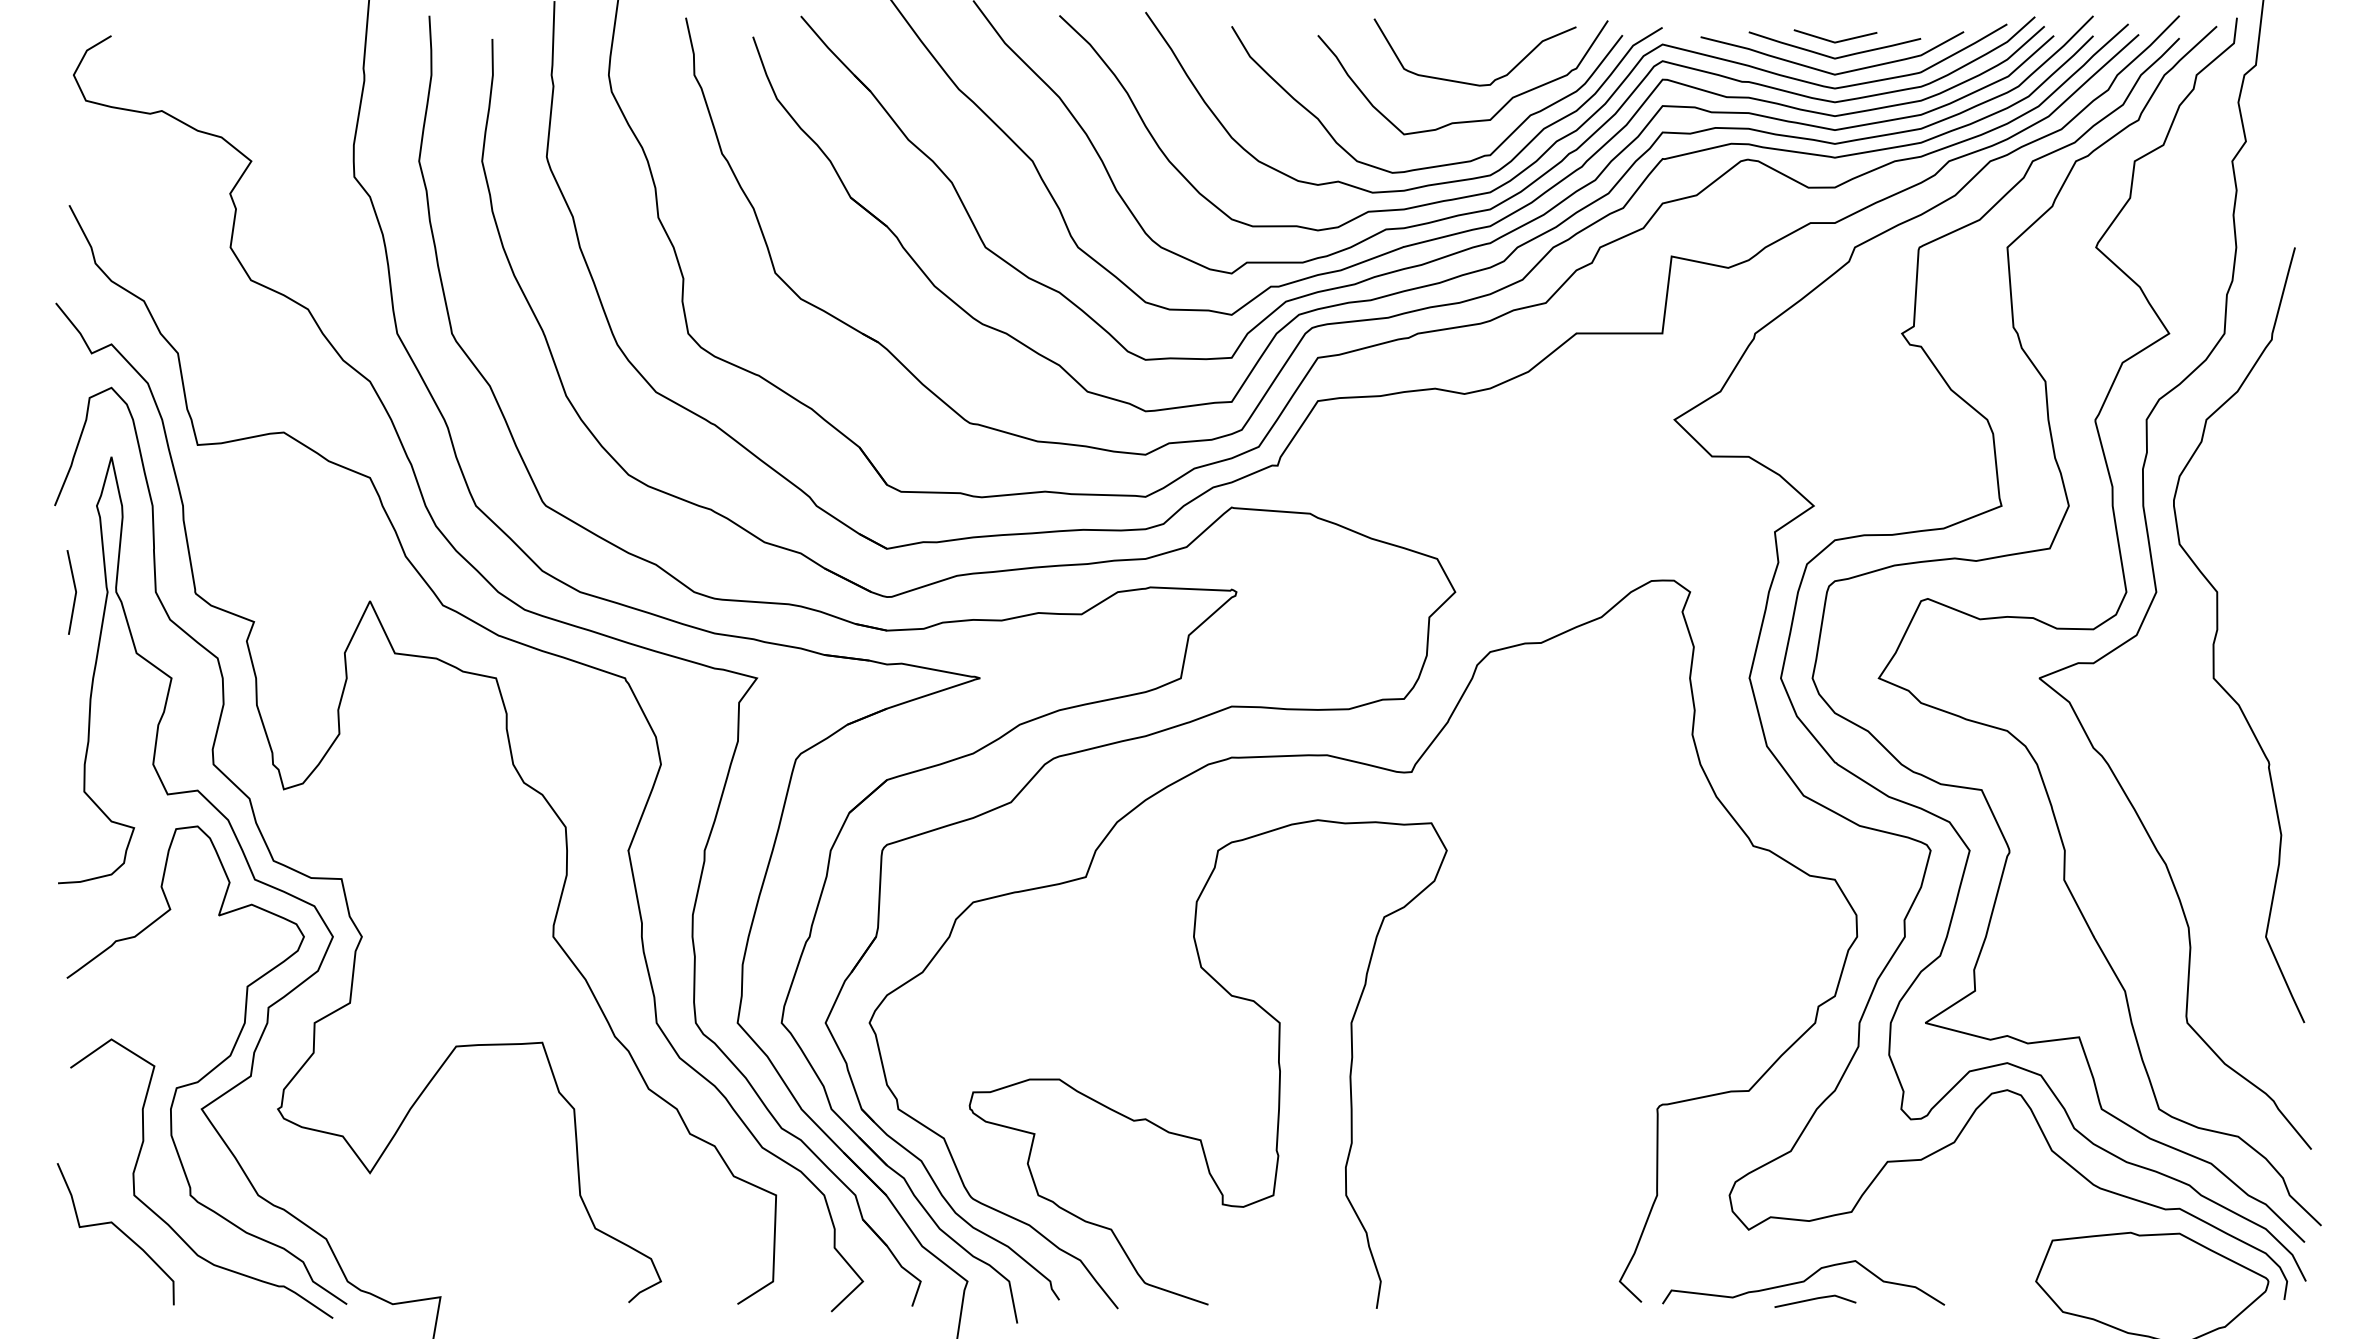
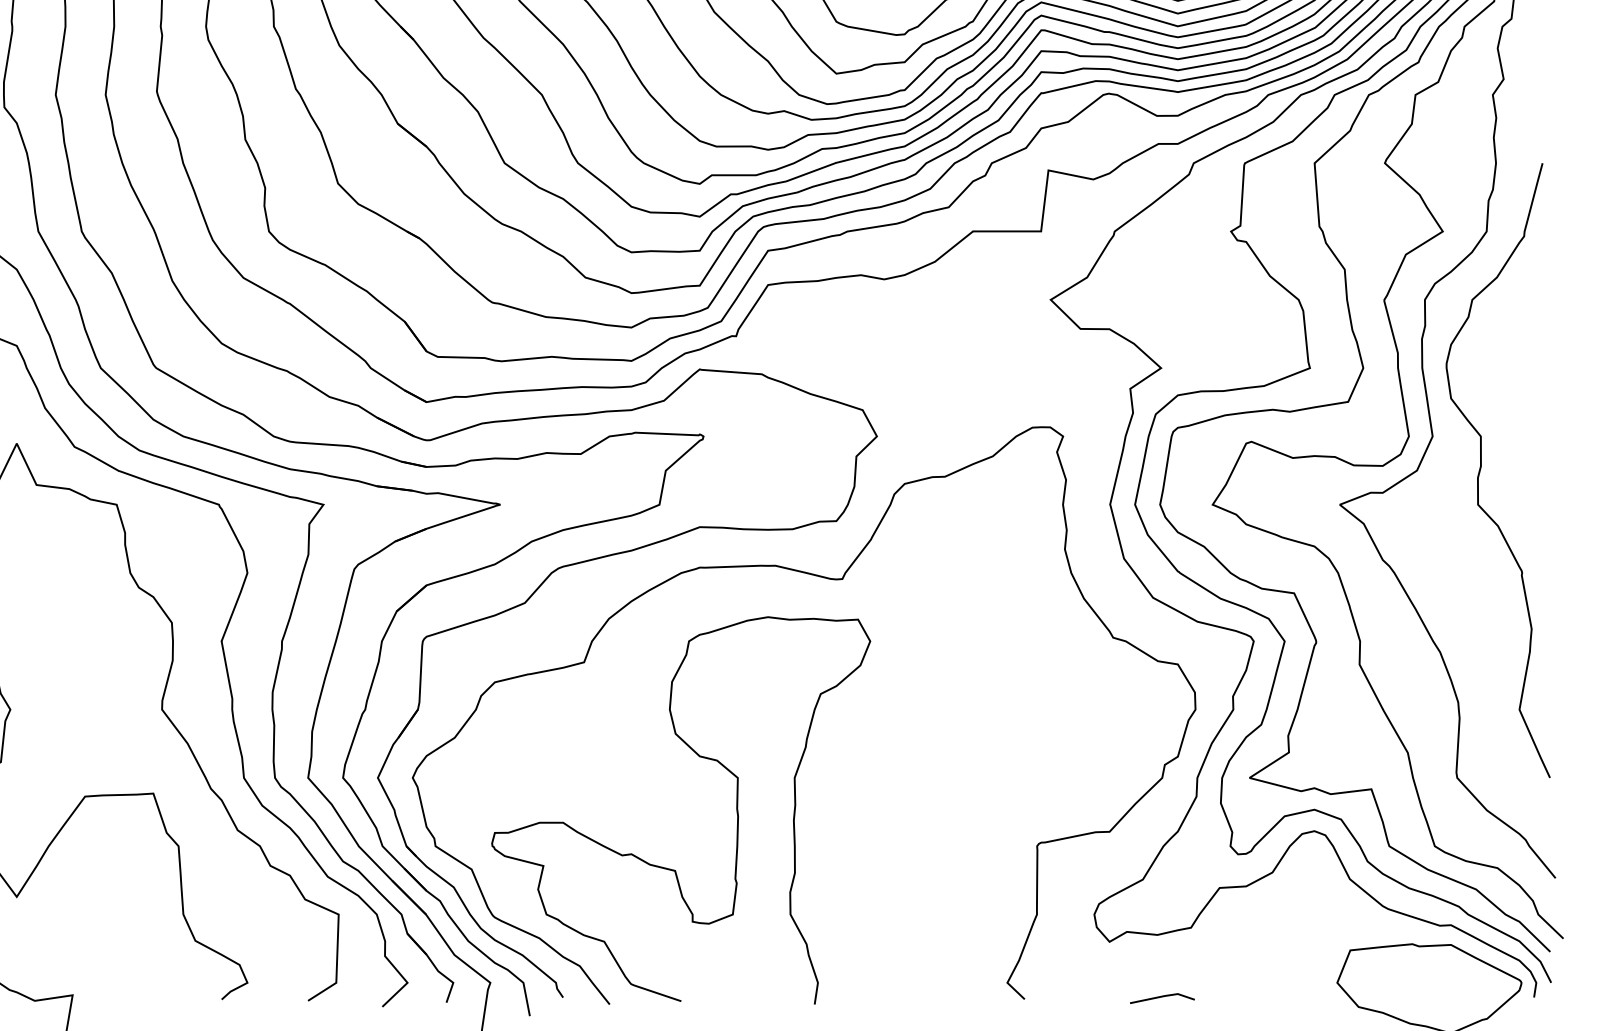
curve: (1803, 1282) -> (1152, 983), removed

